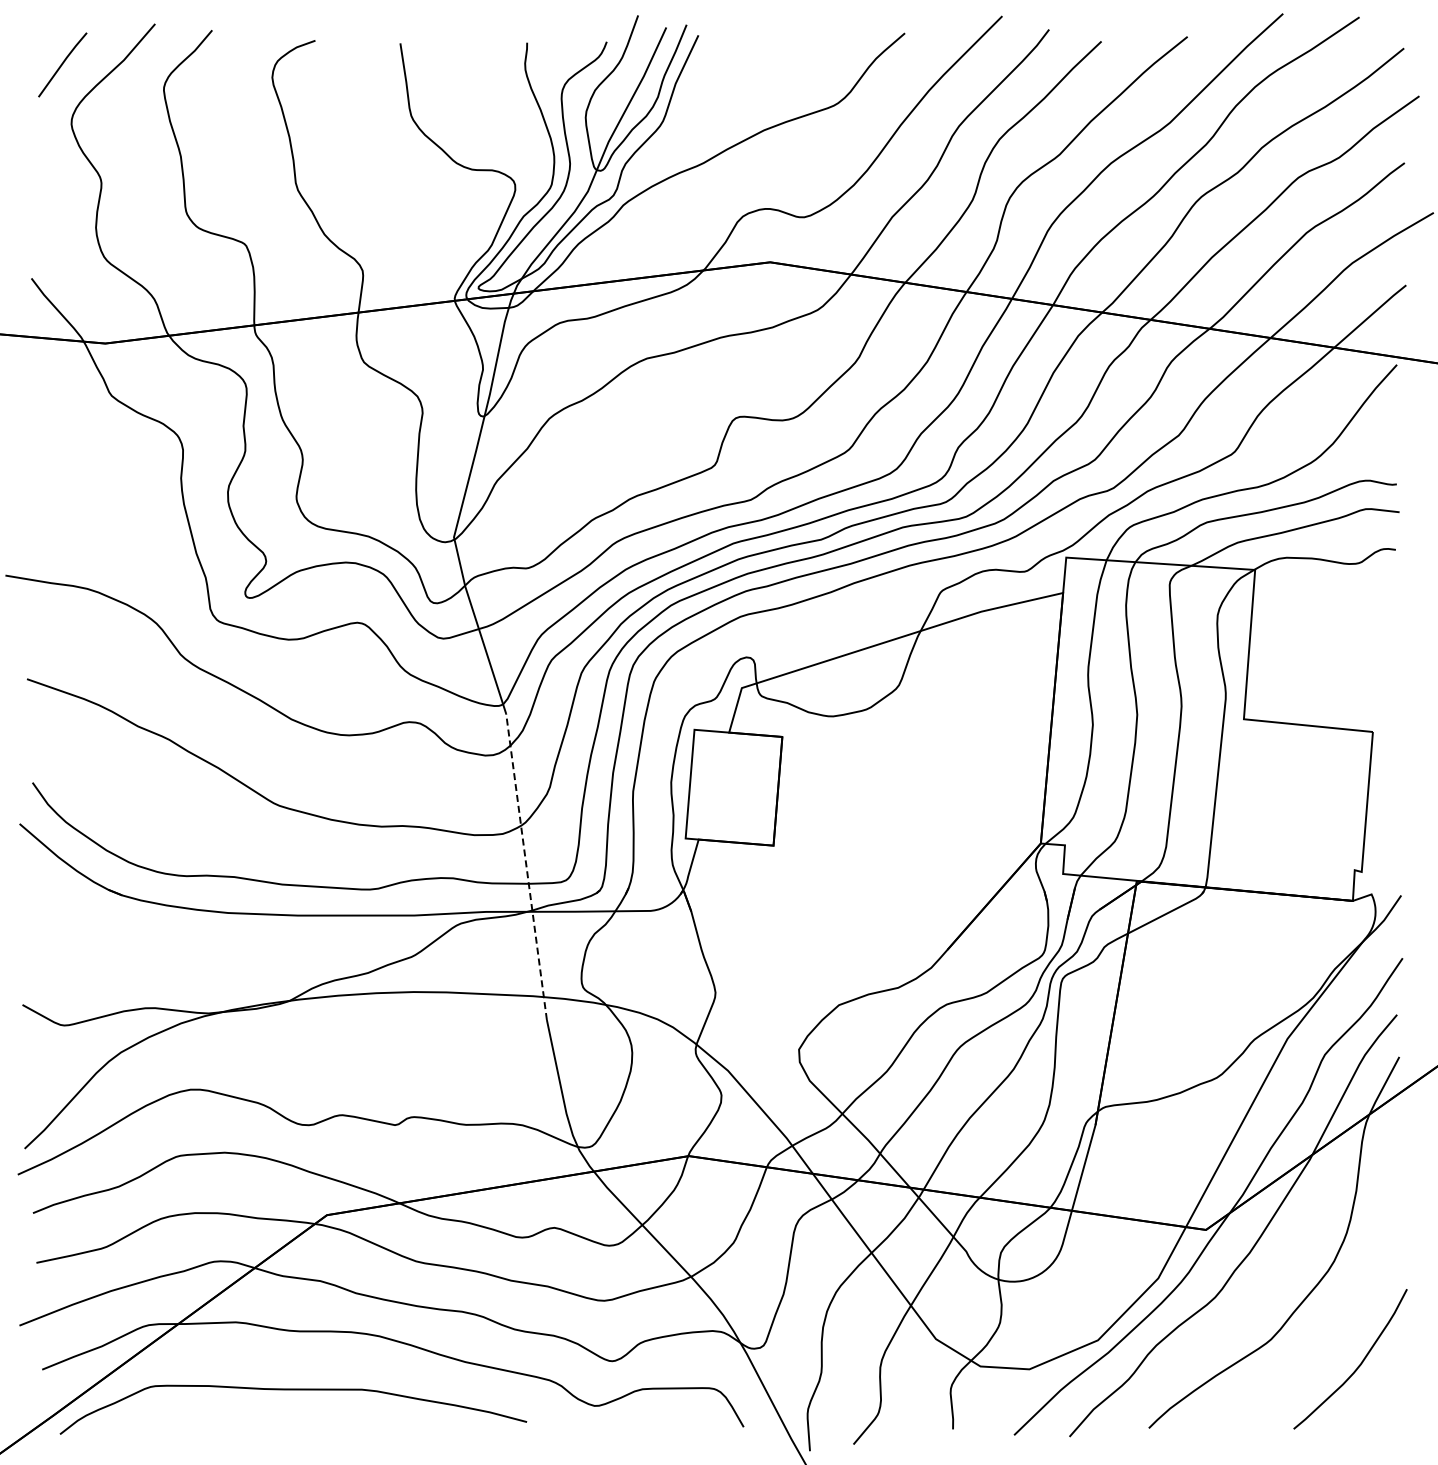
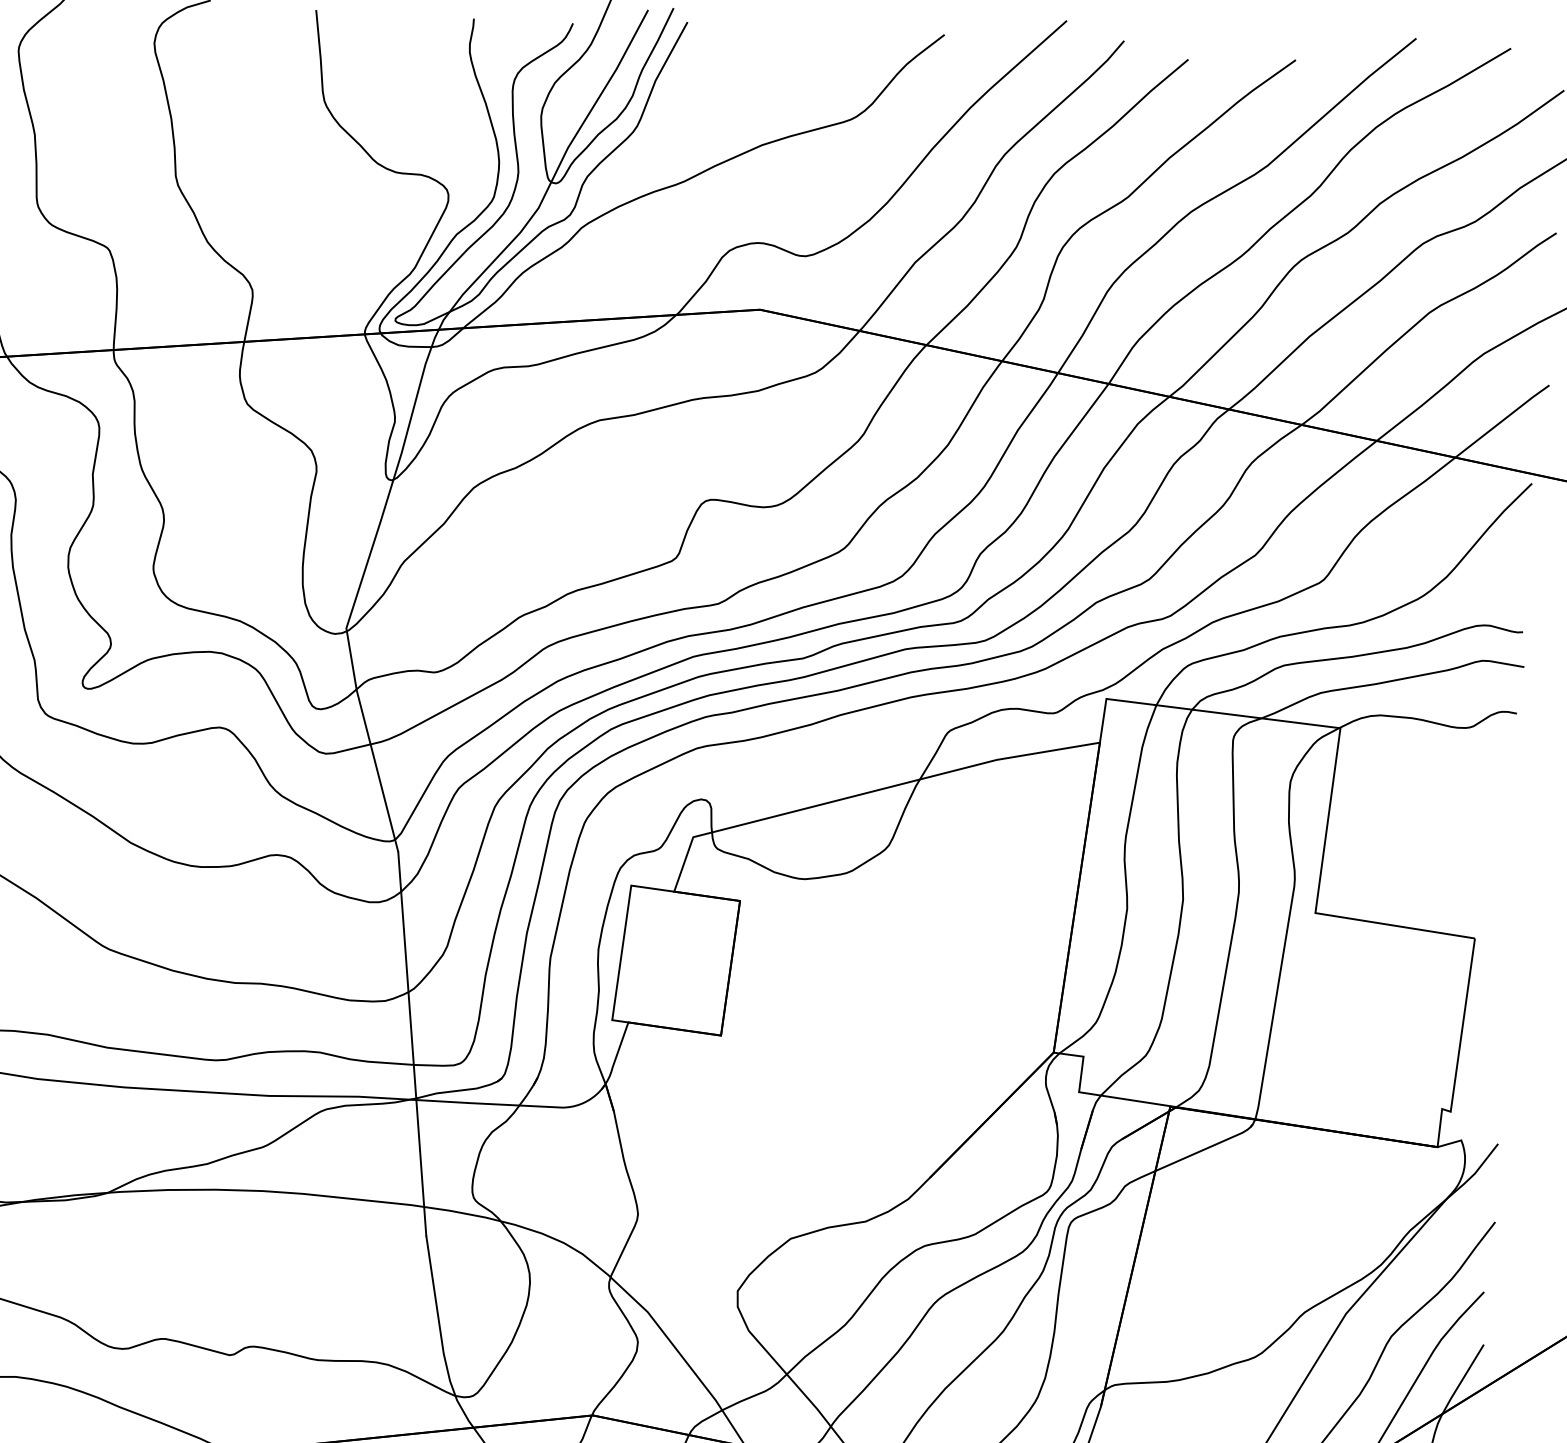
line: (526, 866) -> (412, 1043), dashed -> solid

